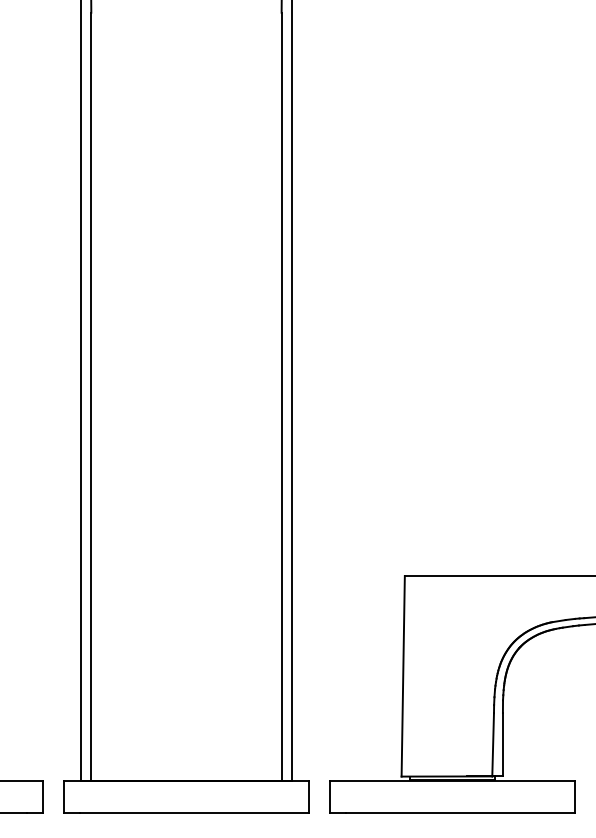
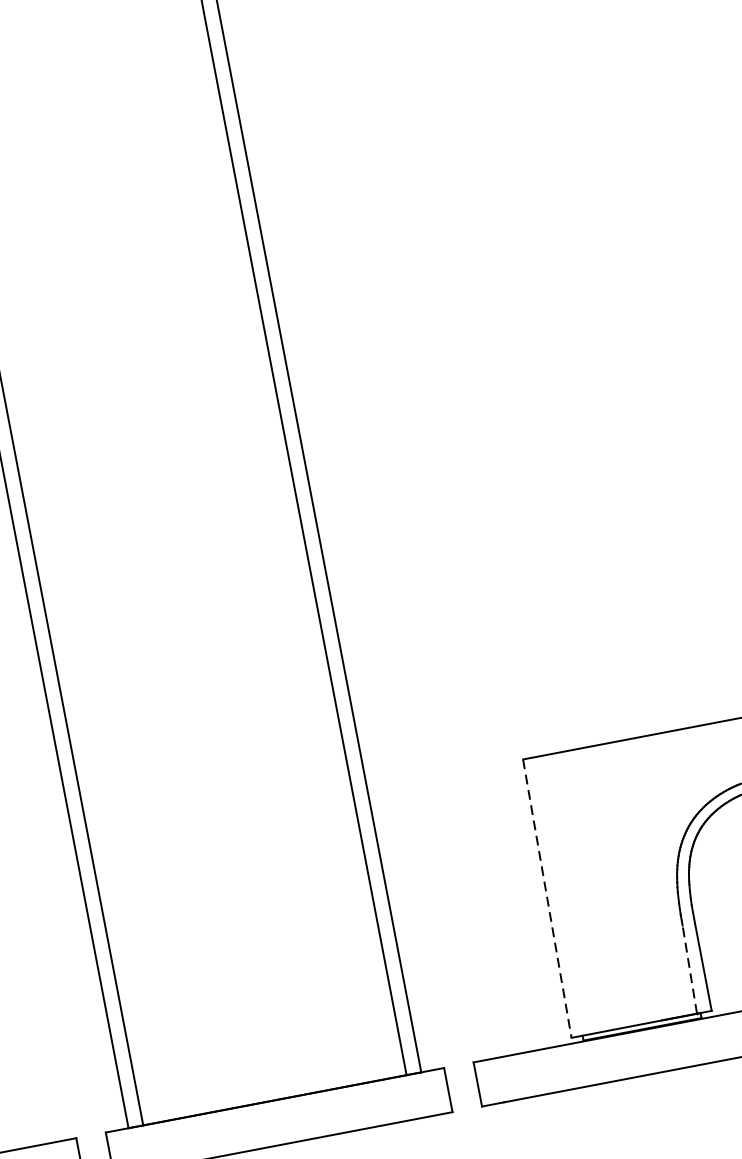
line: (403, 676) -> (547, 898), solid -> dashed
line: (493, 744) -> (690, 969), solid -> dashed

